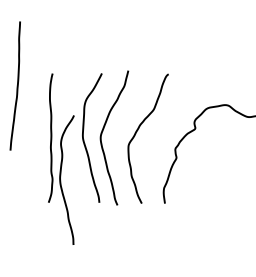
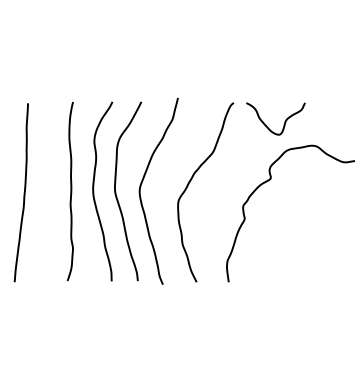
curve: (16, 85) -> (23, 192), moved
curve: (204, 88) -> (283, 122), added
curve: (61, 180) -> (95, 192), moved

